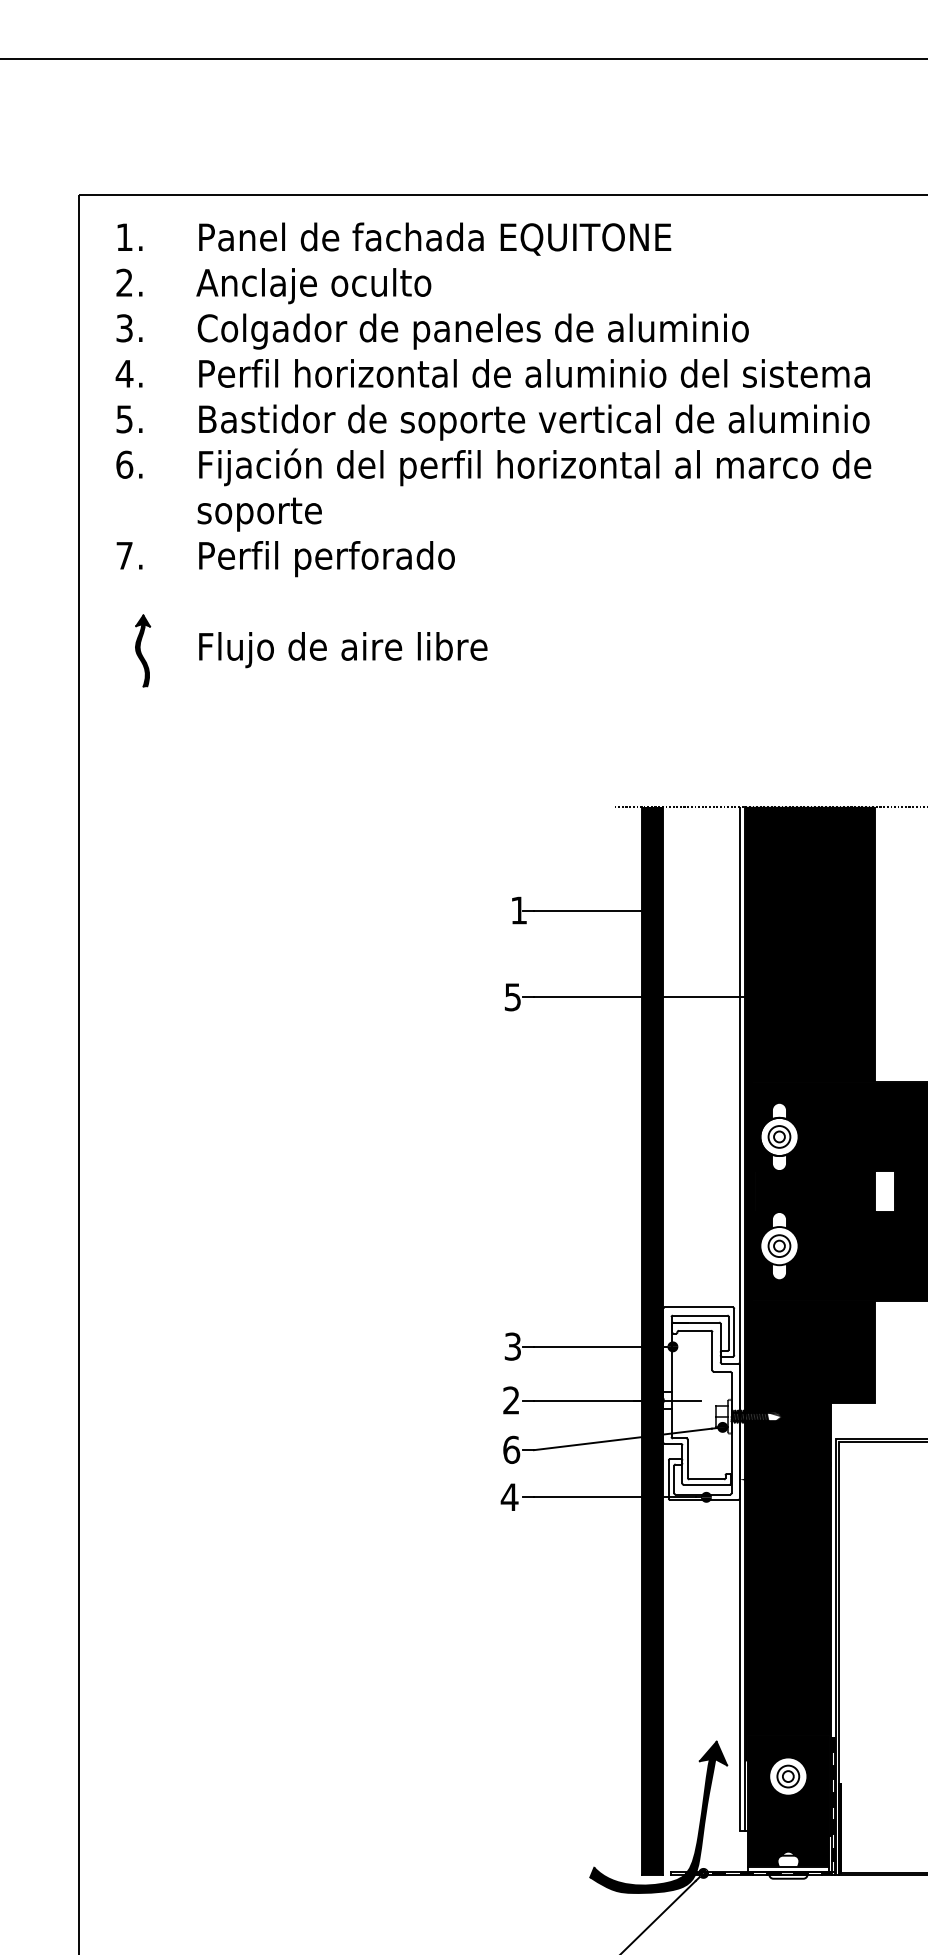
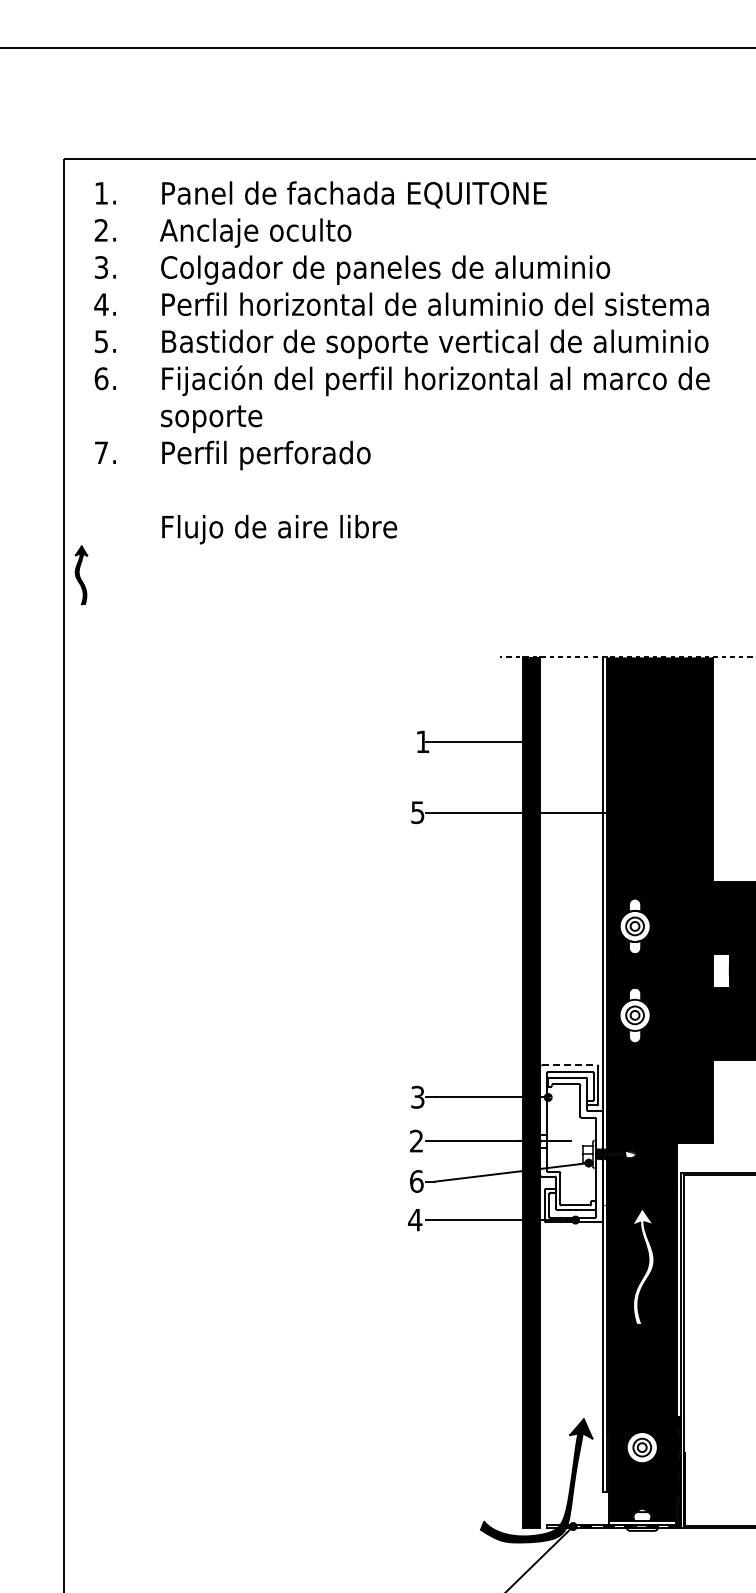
part: (143, 651) -> (81, 575), moved
line: (699, 1307) -> (569, 1065), solid -> dashed
fill: (788, 1554) -> (642, 1266), removed

